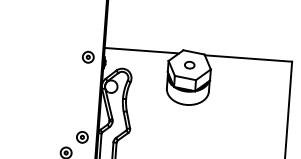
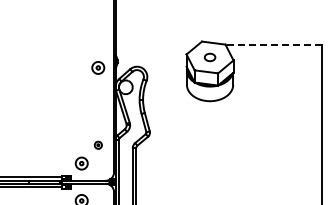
line: (141, 50) -> (156, 45), removed
part: (88, 56) -> (98, 67), moved
line: (248, 58) -> (273, 45), solid -> dashed
part: (82, 137) -> (98, 145), size x0.6

